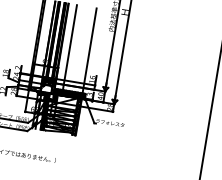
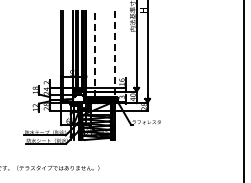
line: (69, 46) -> (94, 53), solid -> dashed
line: (89, 51) -> (114, 54), solid -> dashed

